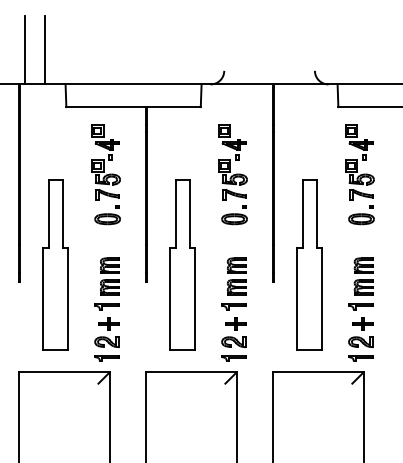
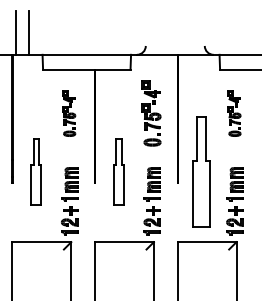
part: (105, 174) -> (68, 113), size x0.7
part: (360, 174) -> (234, 113), size x0.7
part: (54, 263) -> (35, 171), size x0.6
part: (182, 263) -> (118, 171), size x0.6

